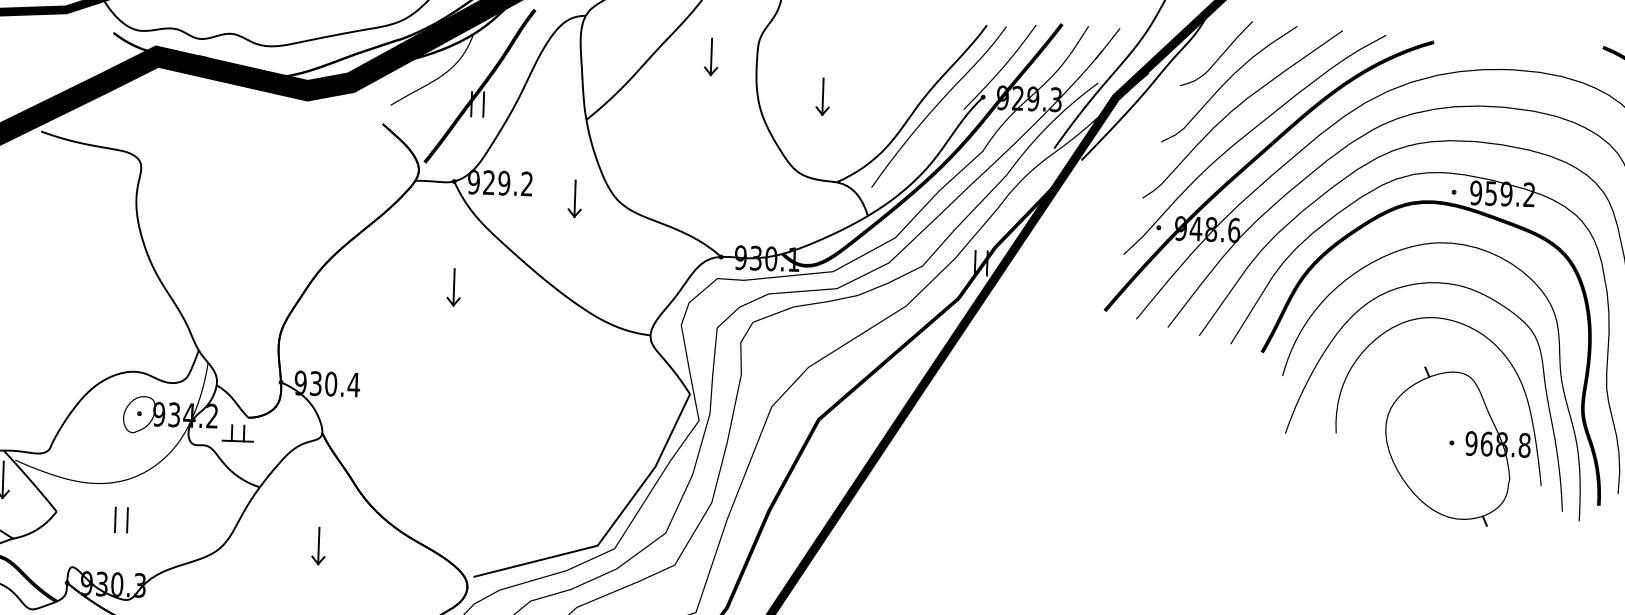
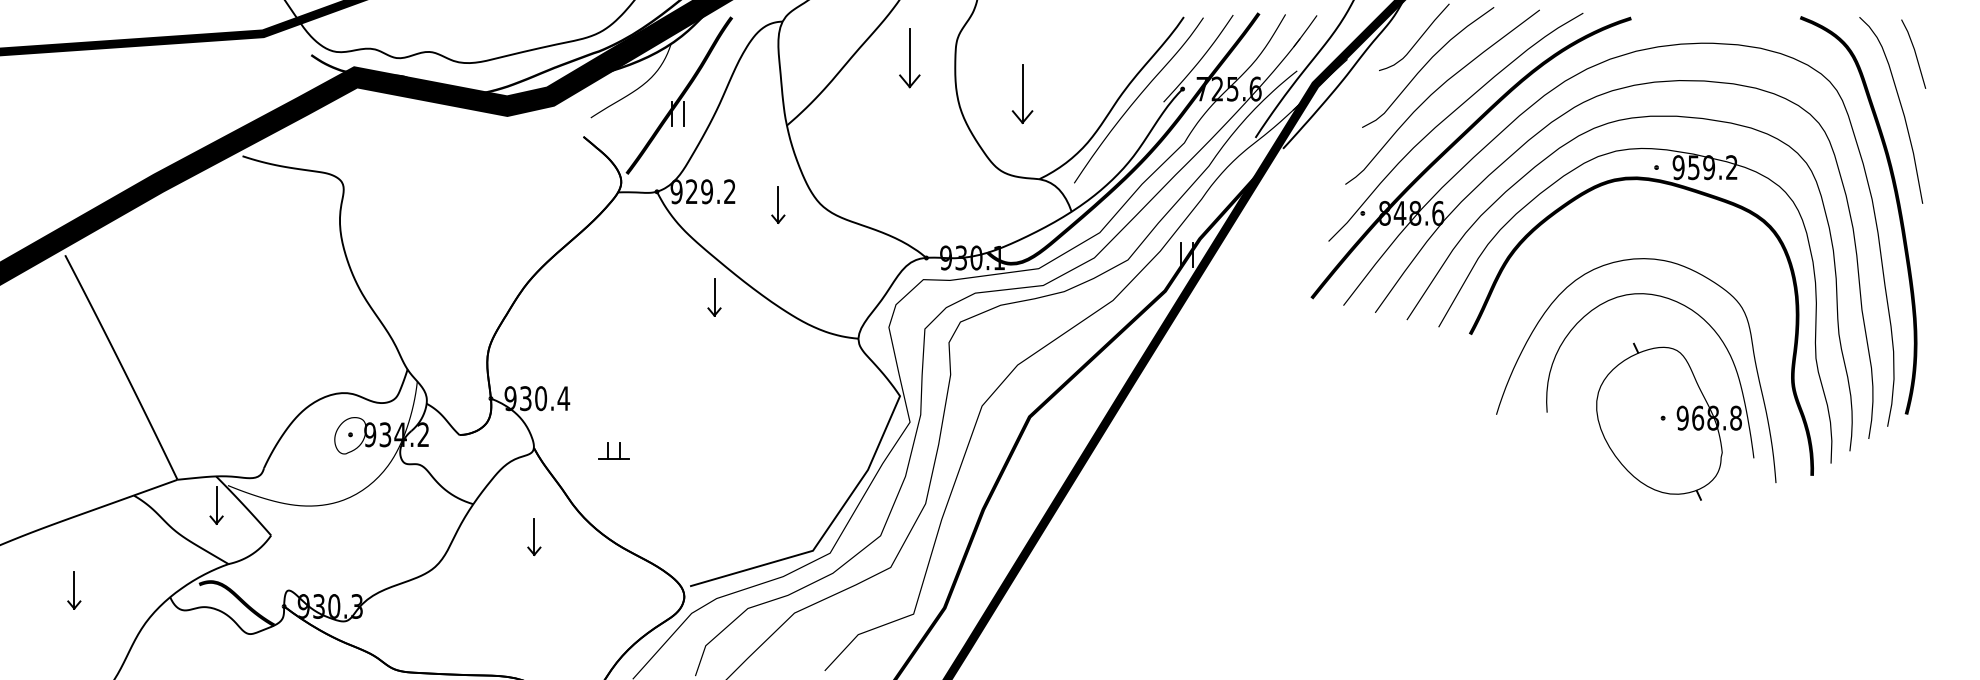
part: (711, 57) -> (909, 58), size x1.6
part: (822, 97) -> (1022, 94), size x1.6
text: (1029, 98) -> (1228, 88), 929.3 -> 725.6
text: (1180, 228) -> (1384, 213), 948.6 -> 848.6
part: (454, 287) -> (714, 297), moved
curve: (1559, 371) -> (1768, 343), removed
part: (237, 432) -> (613, 450), moved
part: (120, 519) -> (335, 541), removed
part: (318, 546) -> (534, 537), moved

